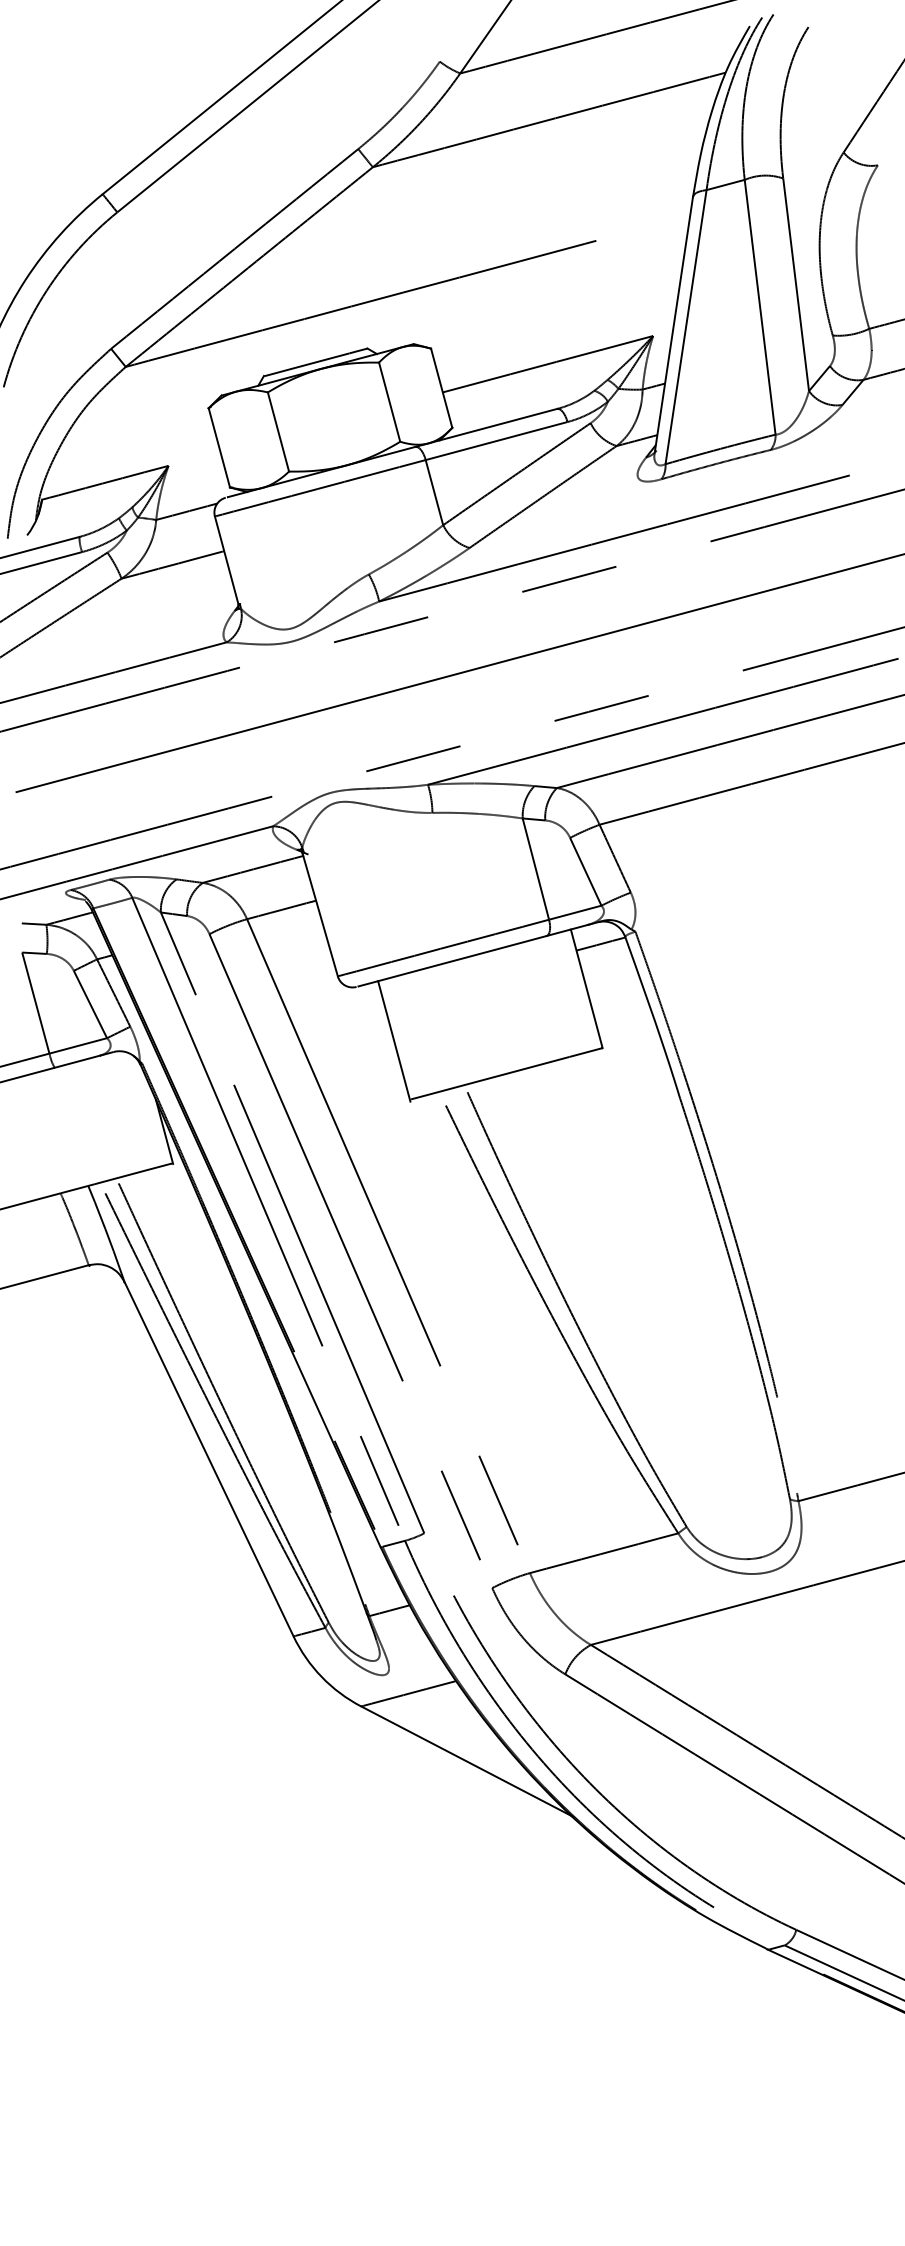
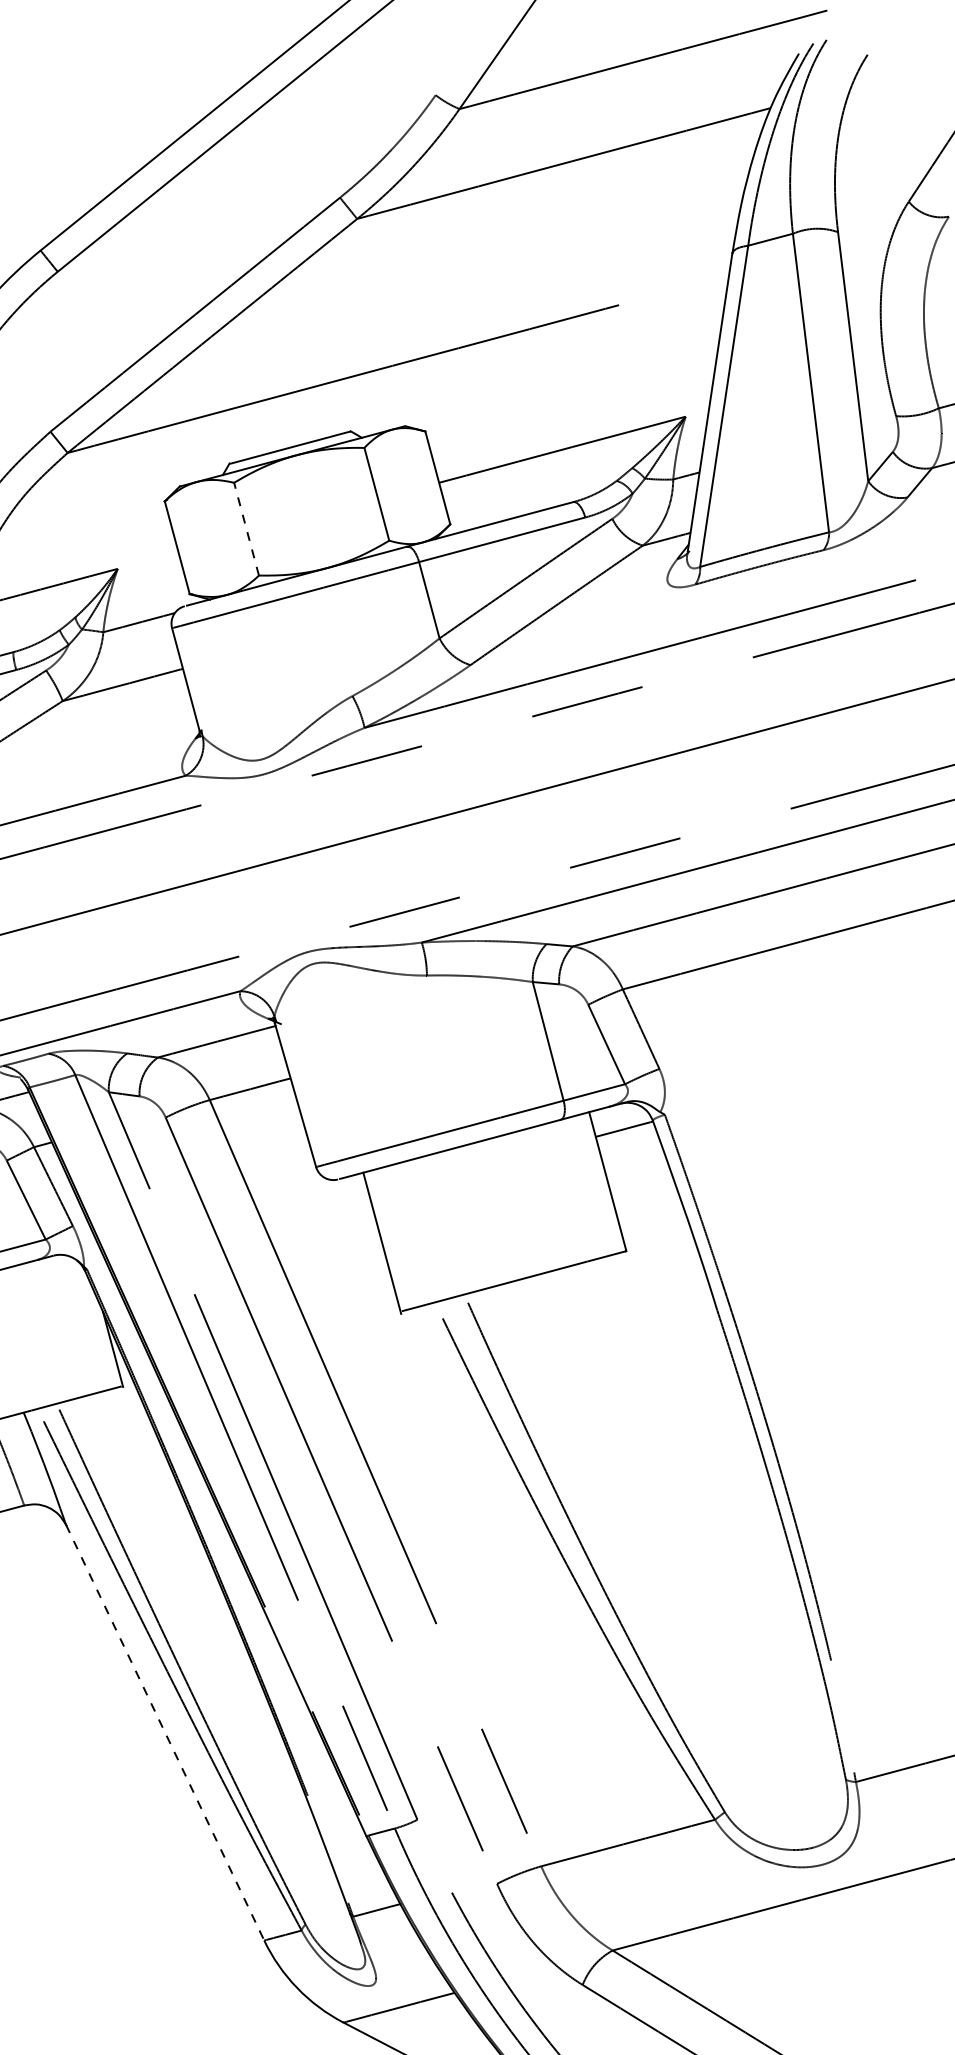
line: (278, 432) -> (246, 529), solid -> dashed
line: (208, 1459) -> (164, 1733), solid -> dashed

